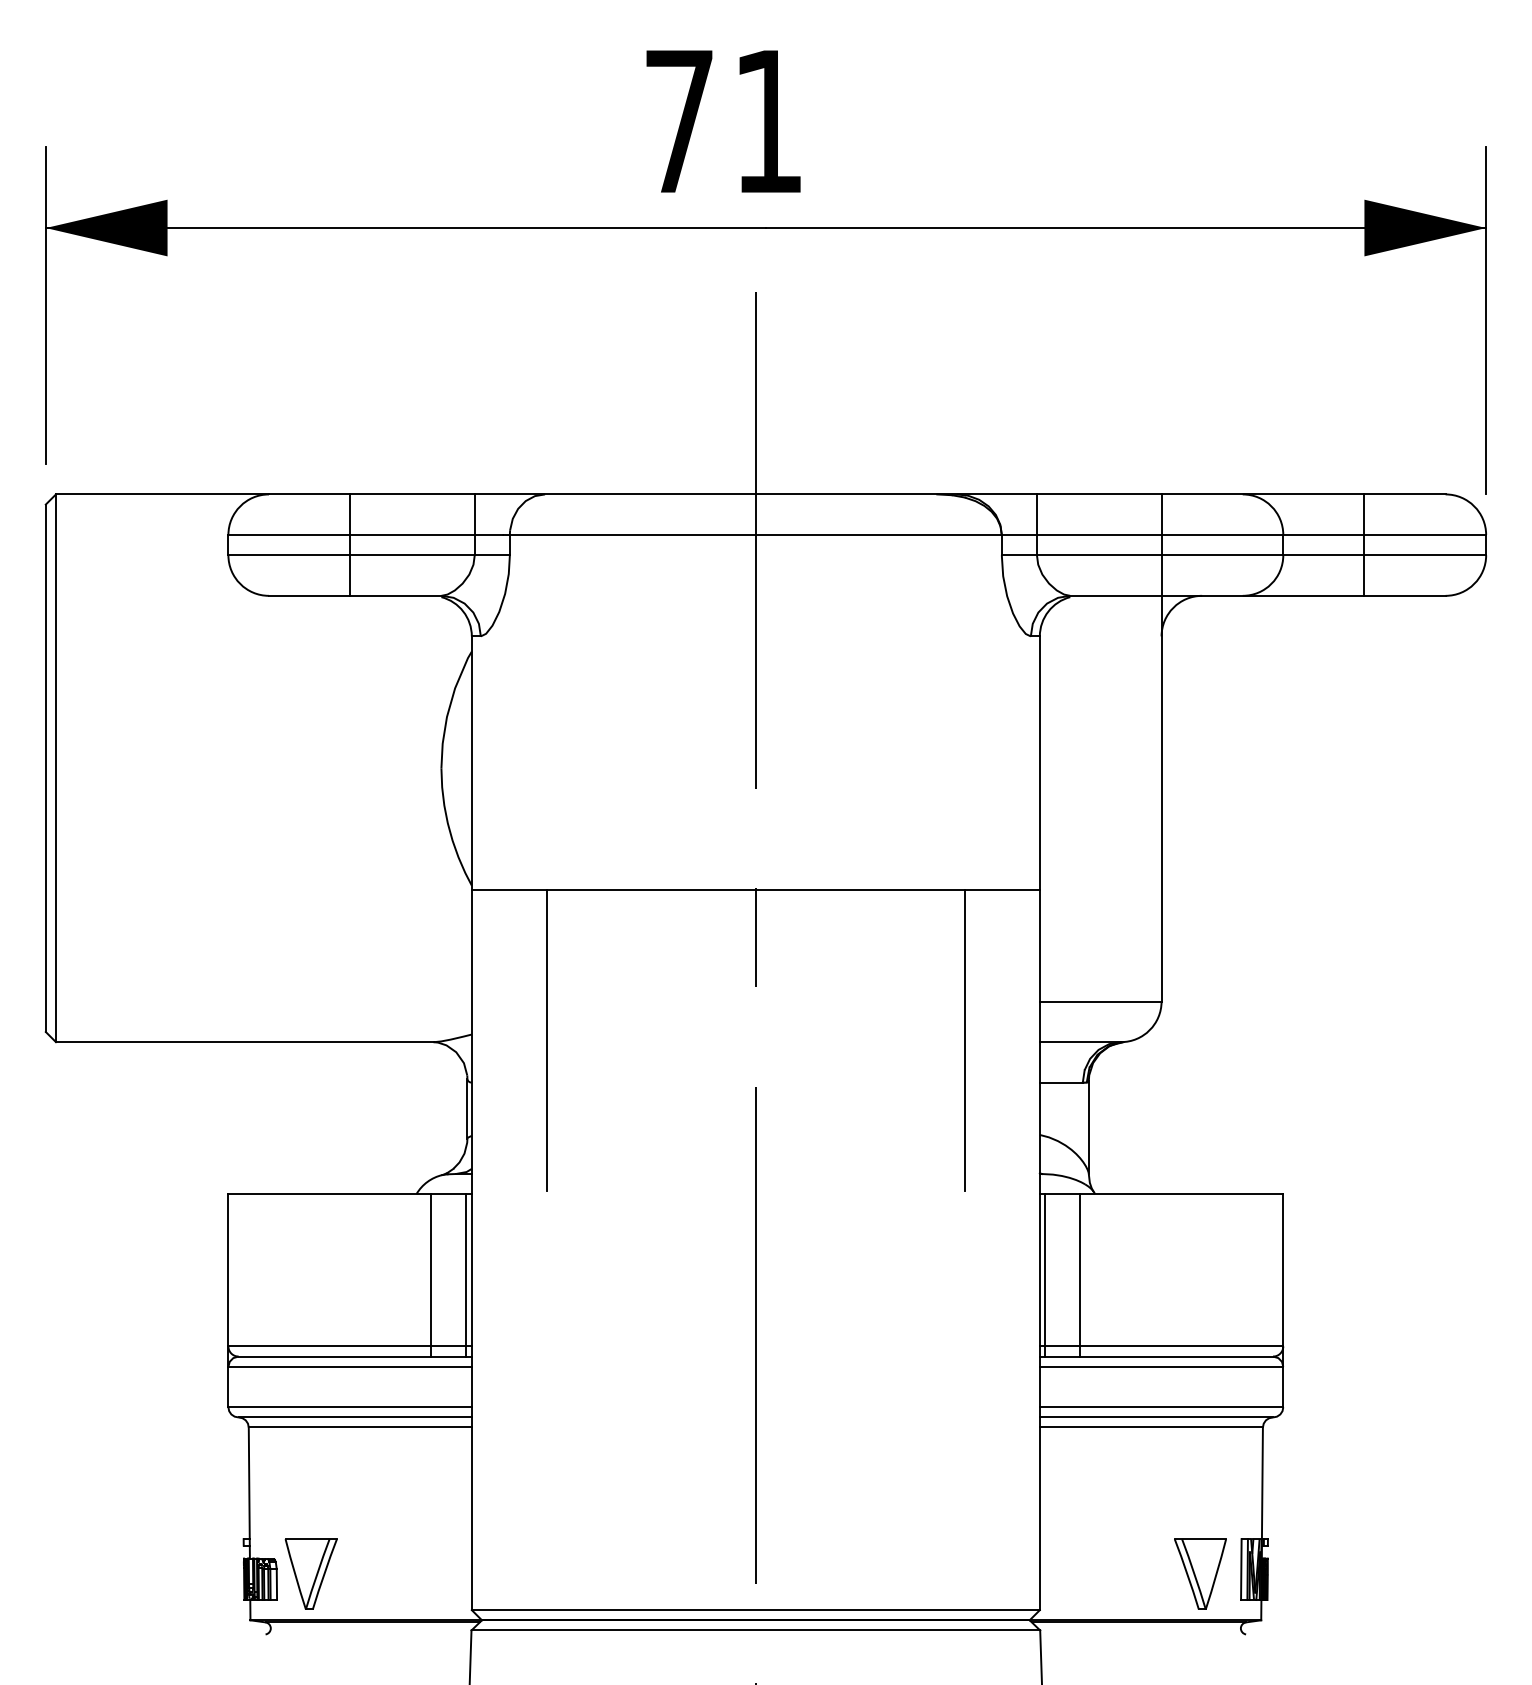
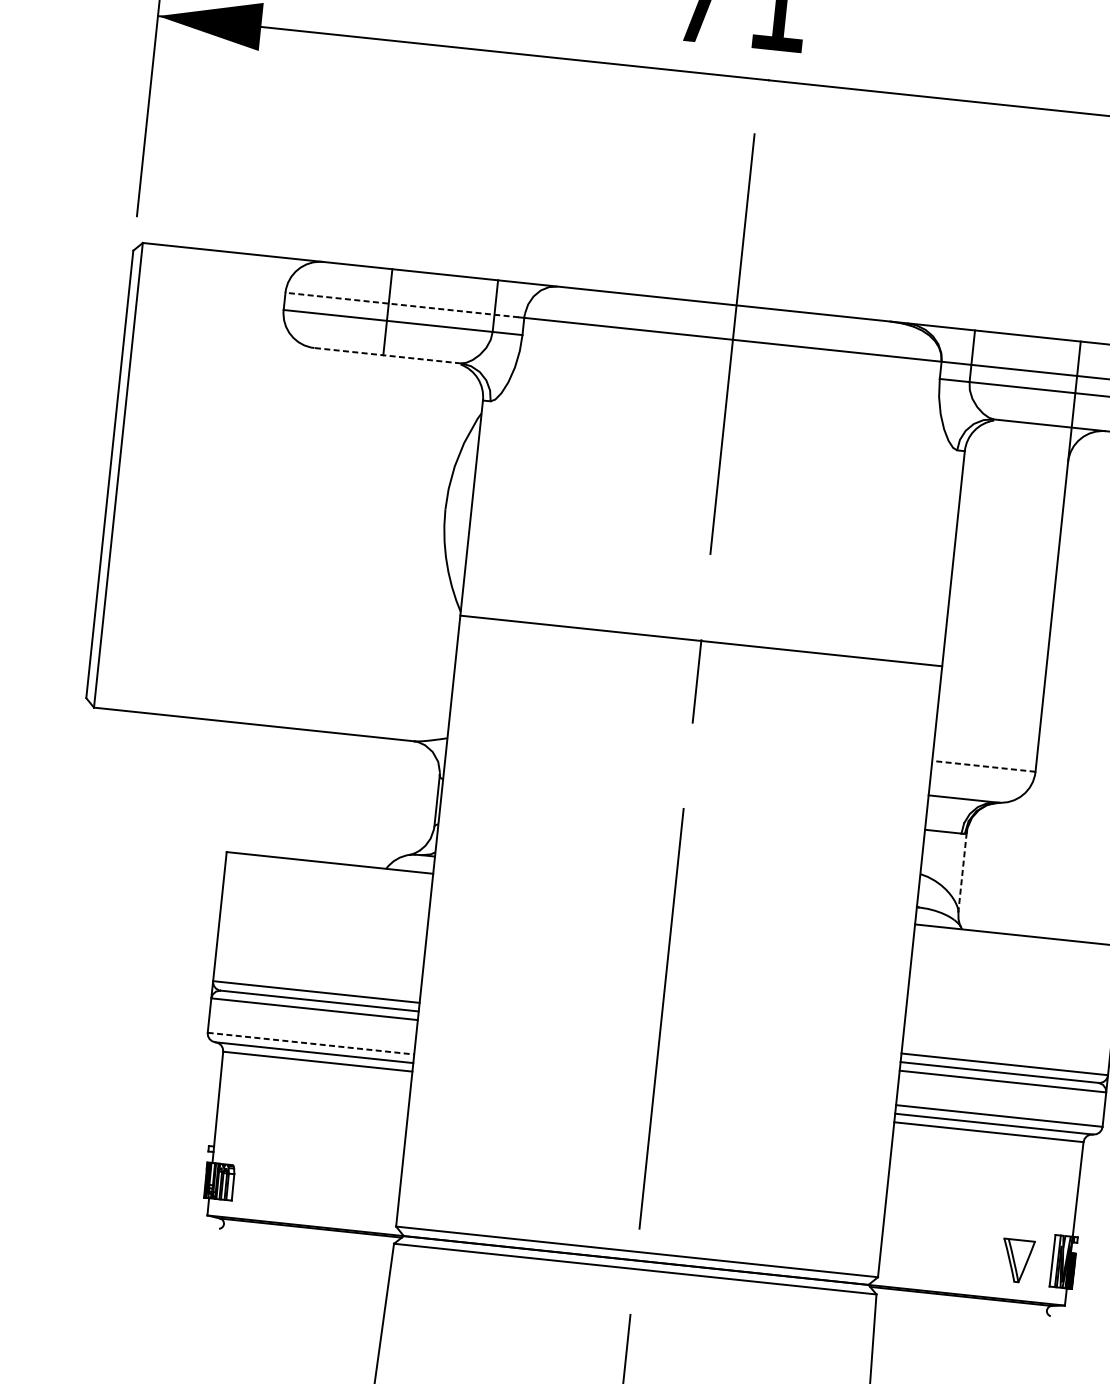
line: (365, 534) -> (401, 304), solid -> dashed
line: (354, 595) -> (387, 355), solid -> dashed
line: (1100, 1001) -> (983, 766), solid -> dashed
line: (546, 1040) -> (510, 749), removed
line: (964, 1040) -> (864, 787), removed
line: (1088, 1127) -> (962, 872), solid -> dashed
line: (431, 1275) -> (391, 939), removed
line: (466, 1275) -> (421, 942), removed
line: (1045, 1275) -> (912, 993), removed
line: (1080, 1275) -> (942, 996), removed
line: (350, 1407) -> (311, 1043), solid -> dashed
part: (310, 1573) -> (262, 1181), removed
part: (1200, 1573) -> (1017, 1260), size x0.7

